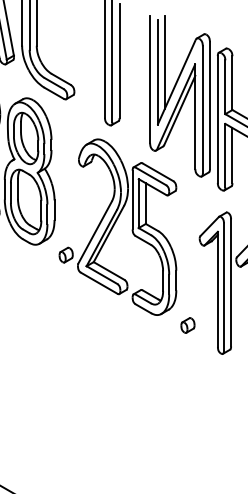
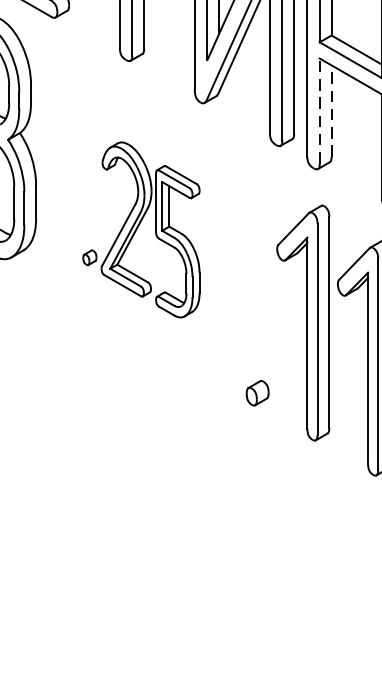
line: (225, 155) -> (320, 110), solid -> dashed
line: (232, 155) -> (331, 110), solid -> dashed
part: (117, 226) -> (140, 228), size x0.6

